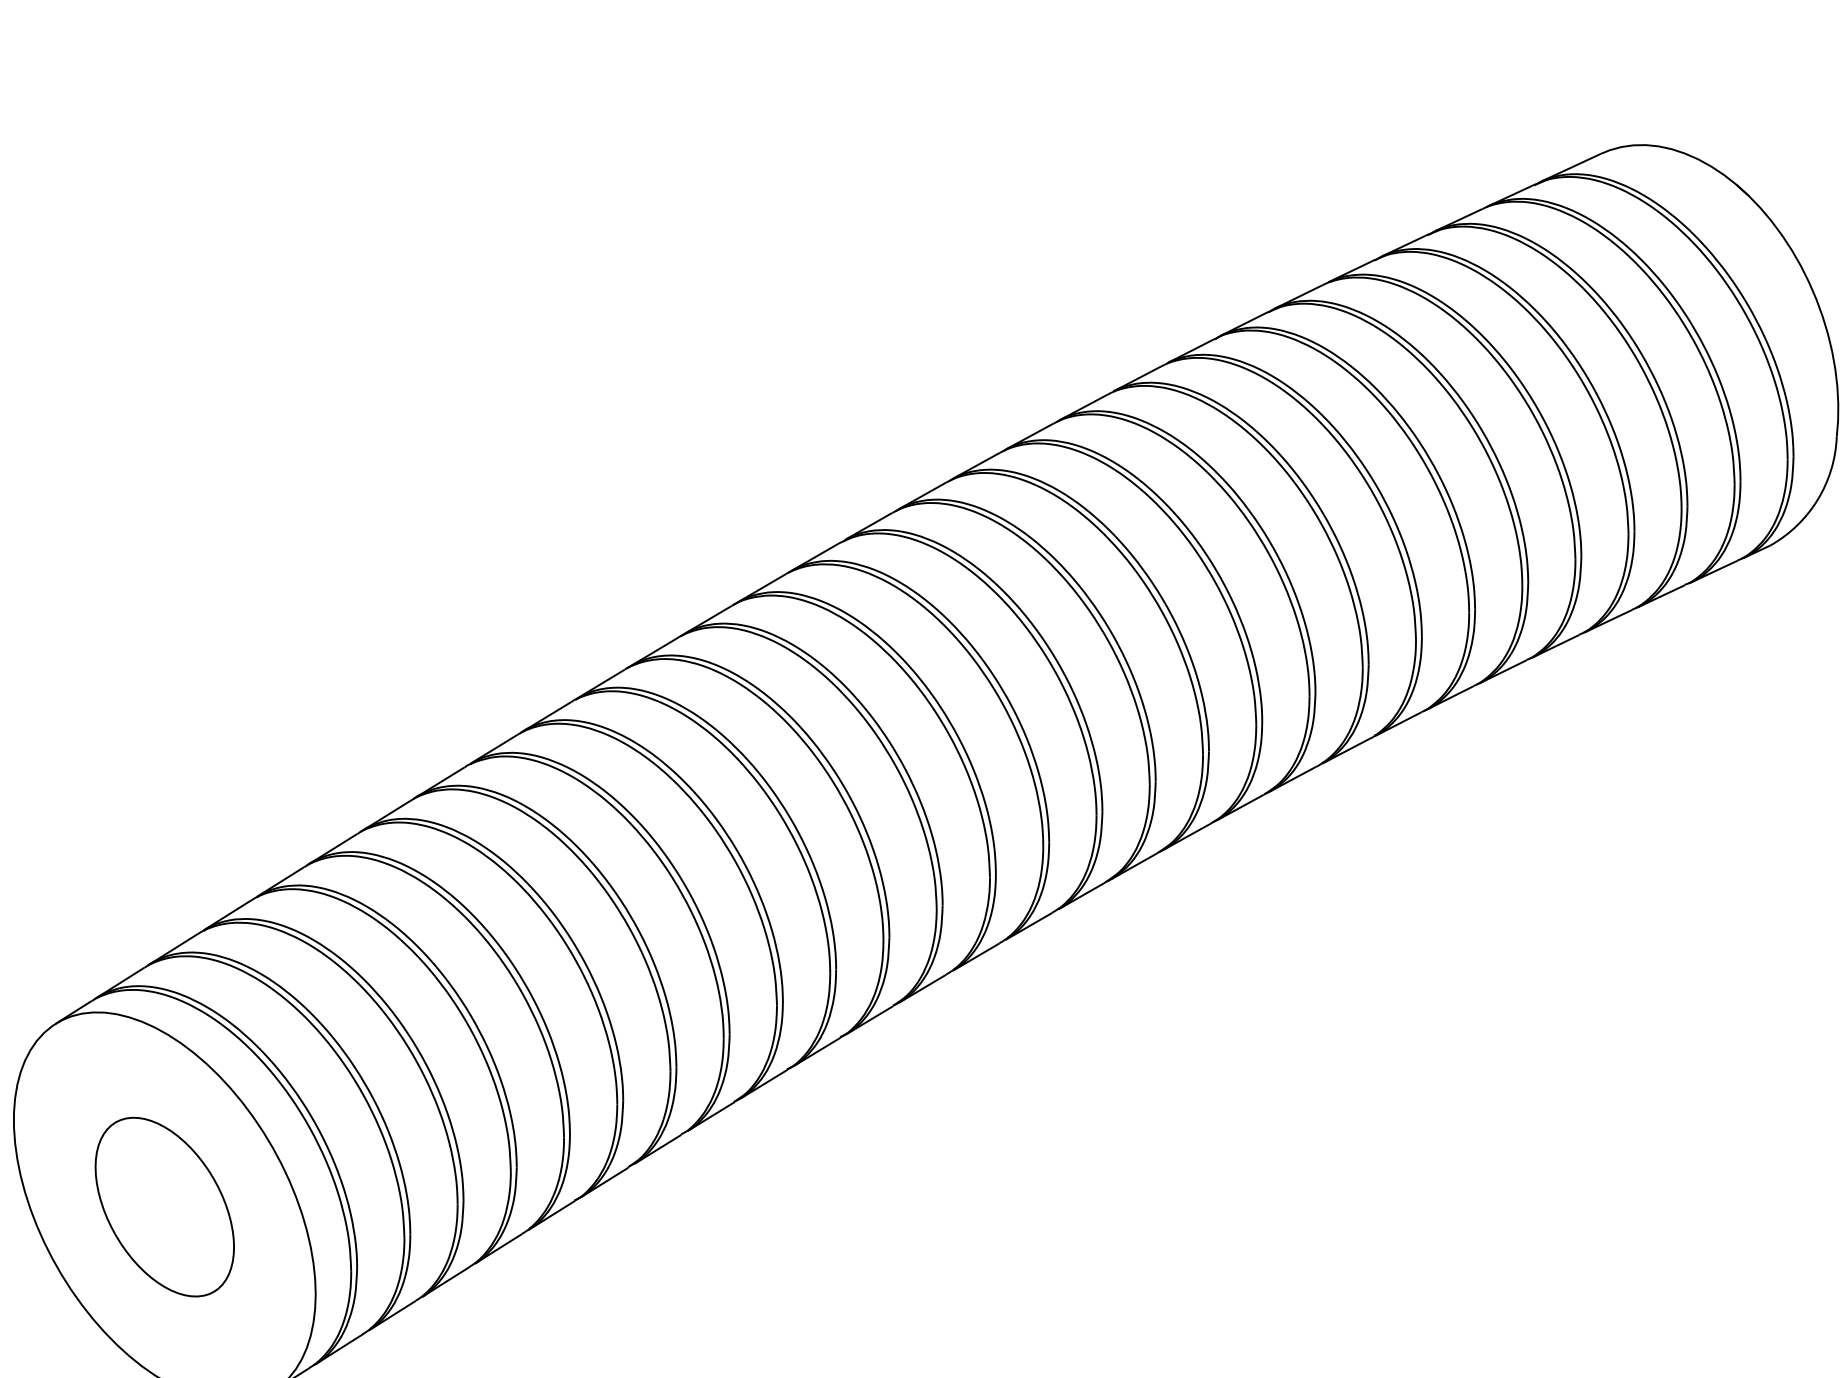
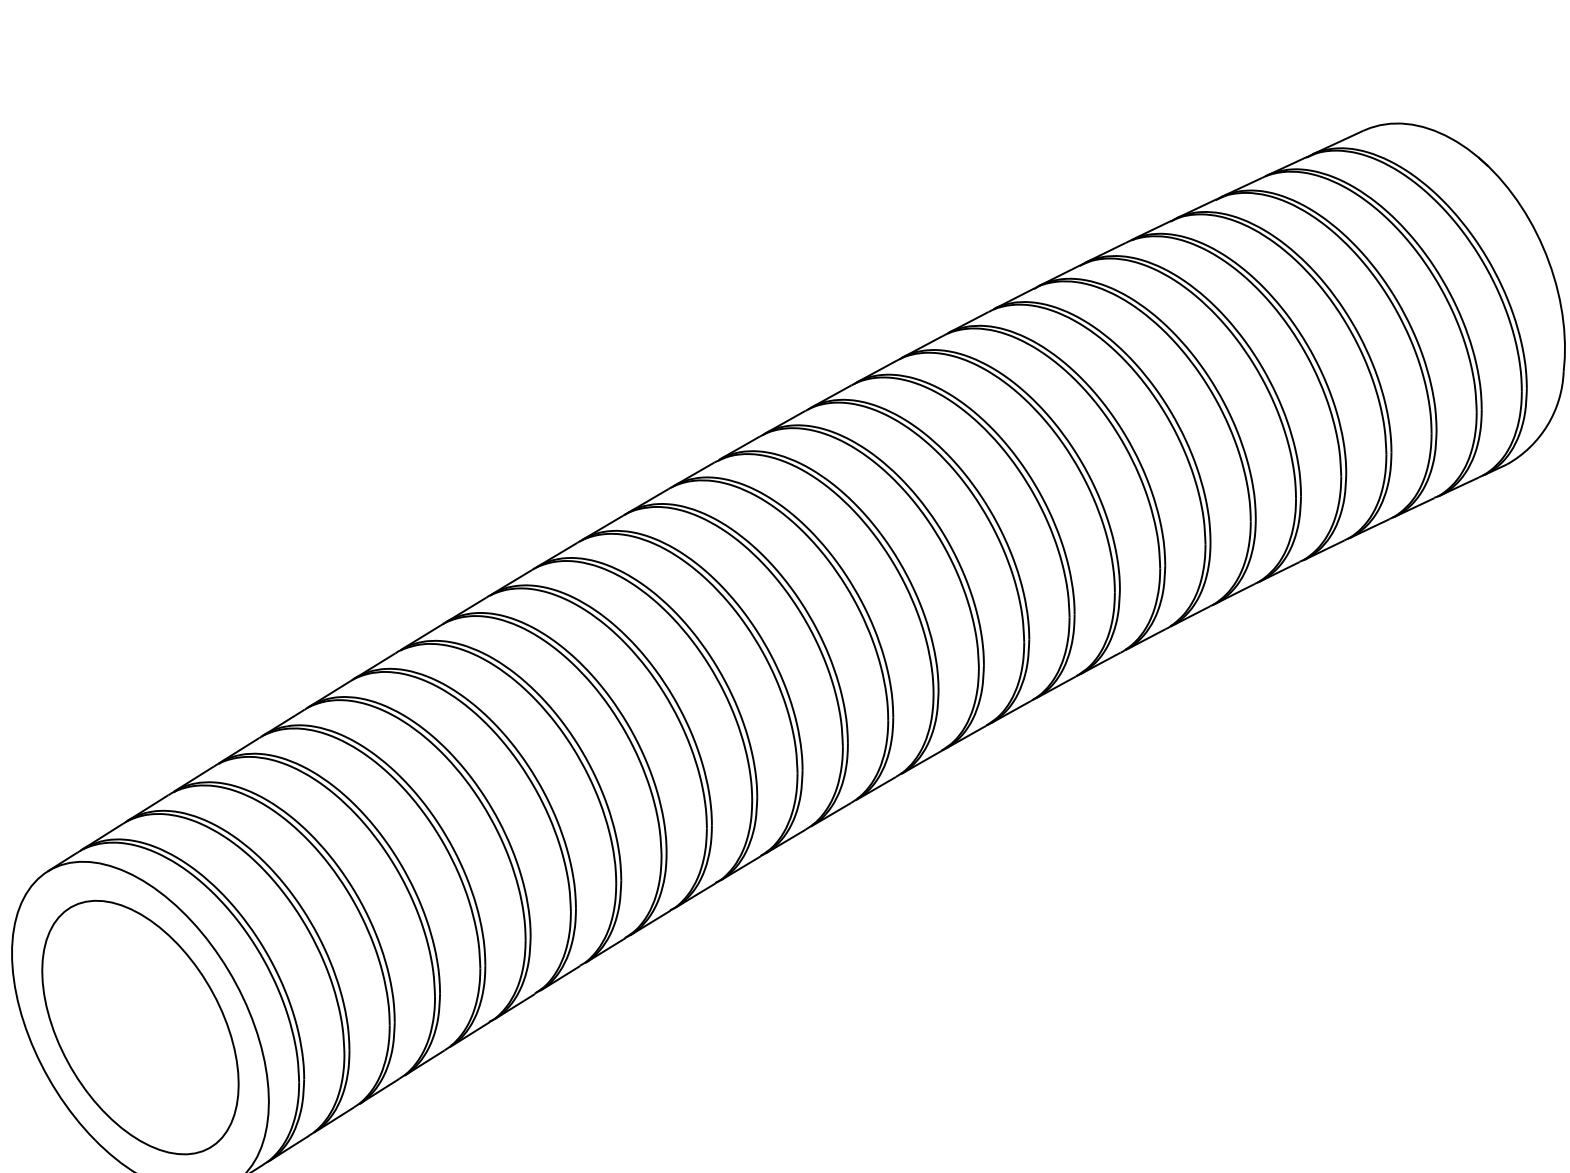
part: (164, 1207) -> (140, 1027), size x1.67

